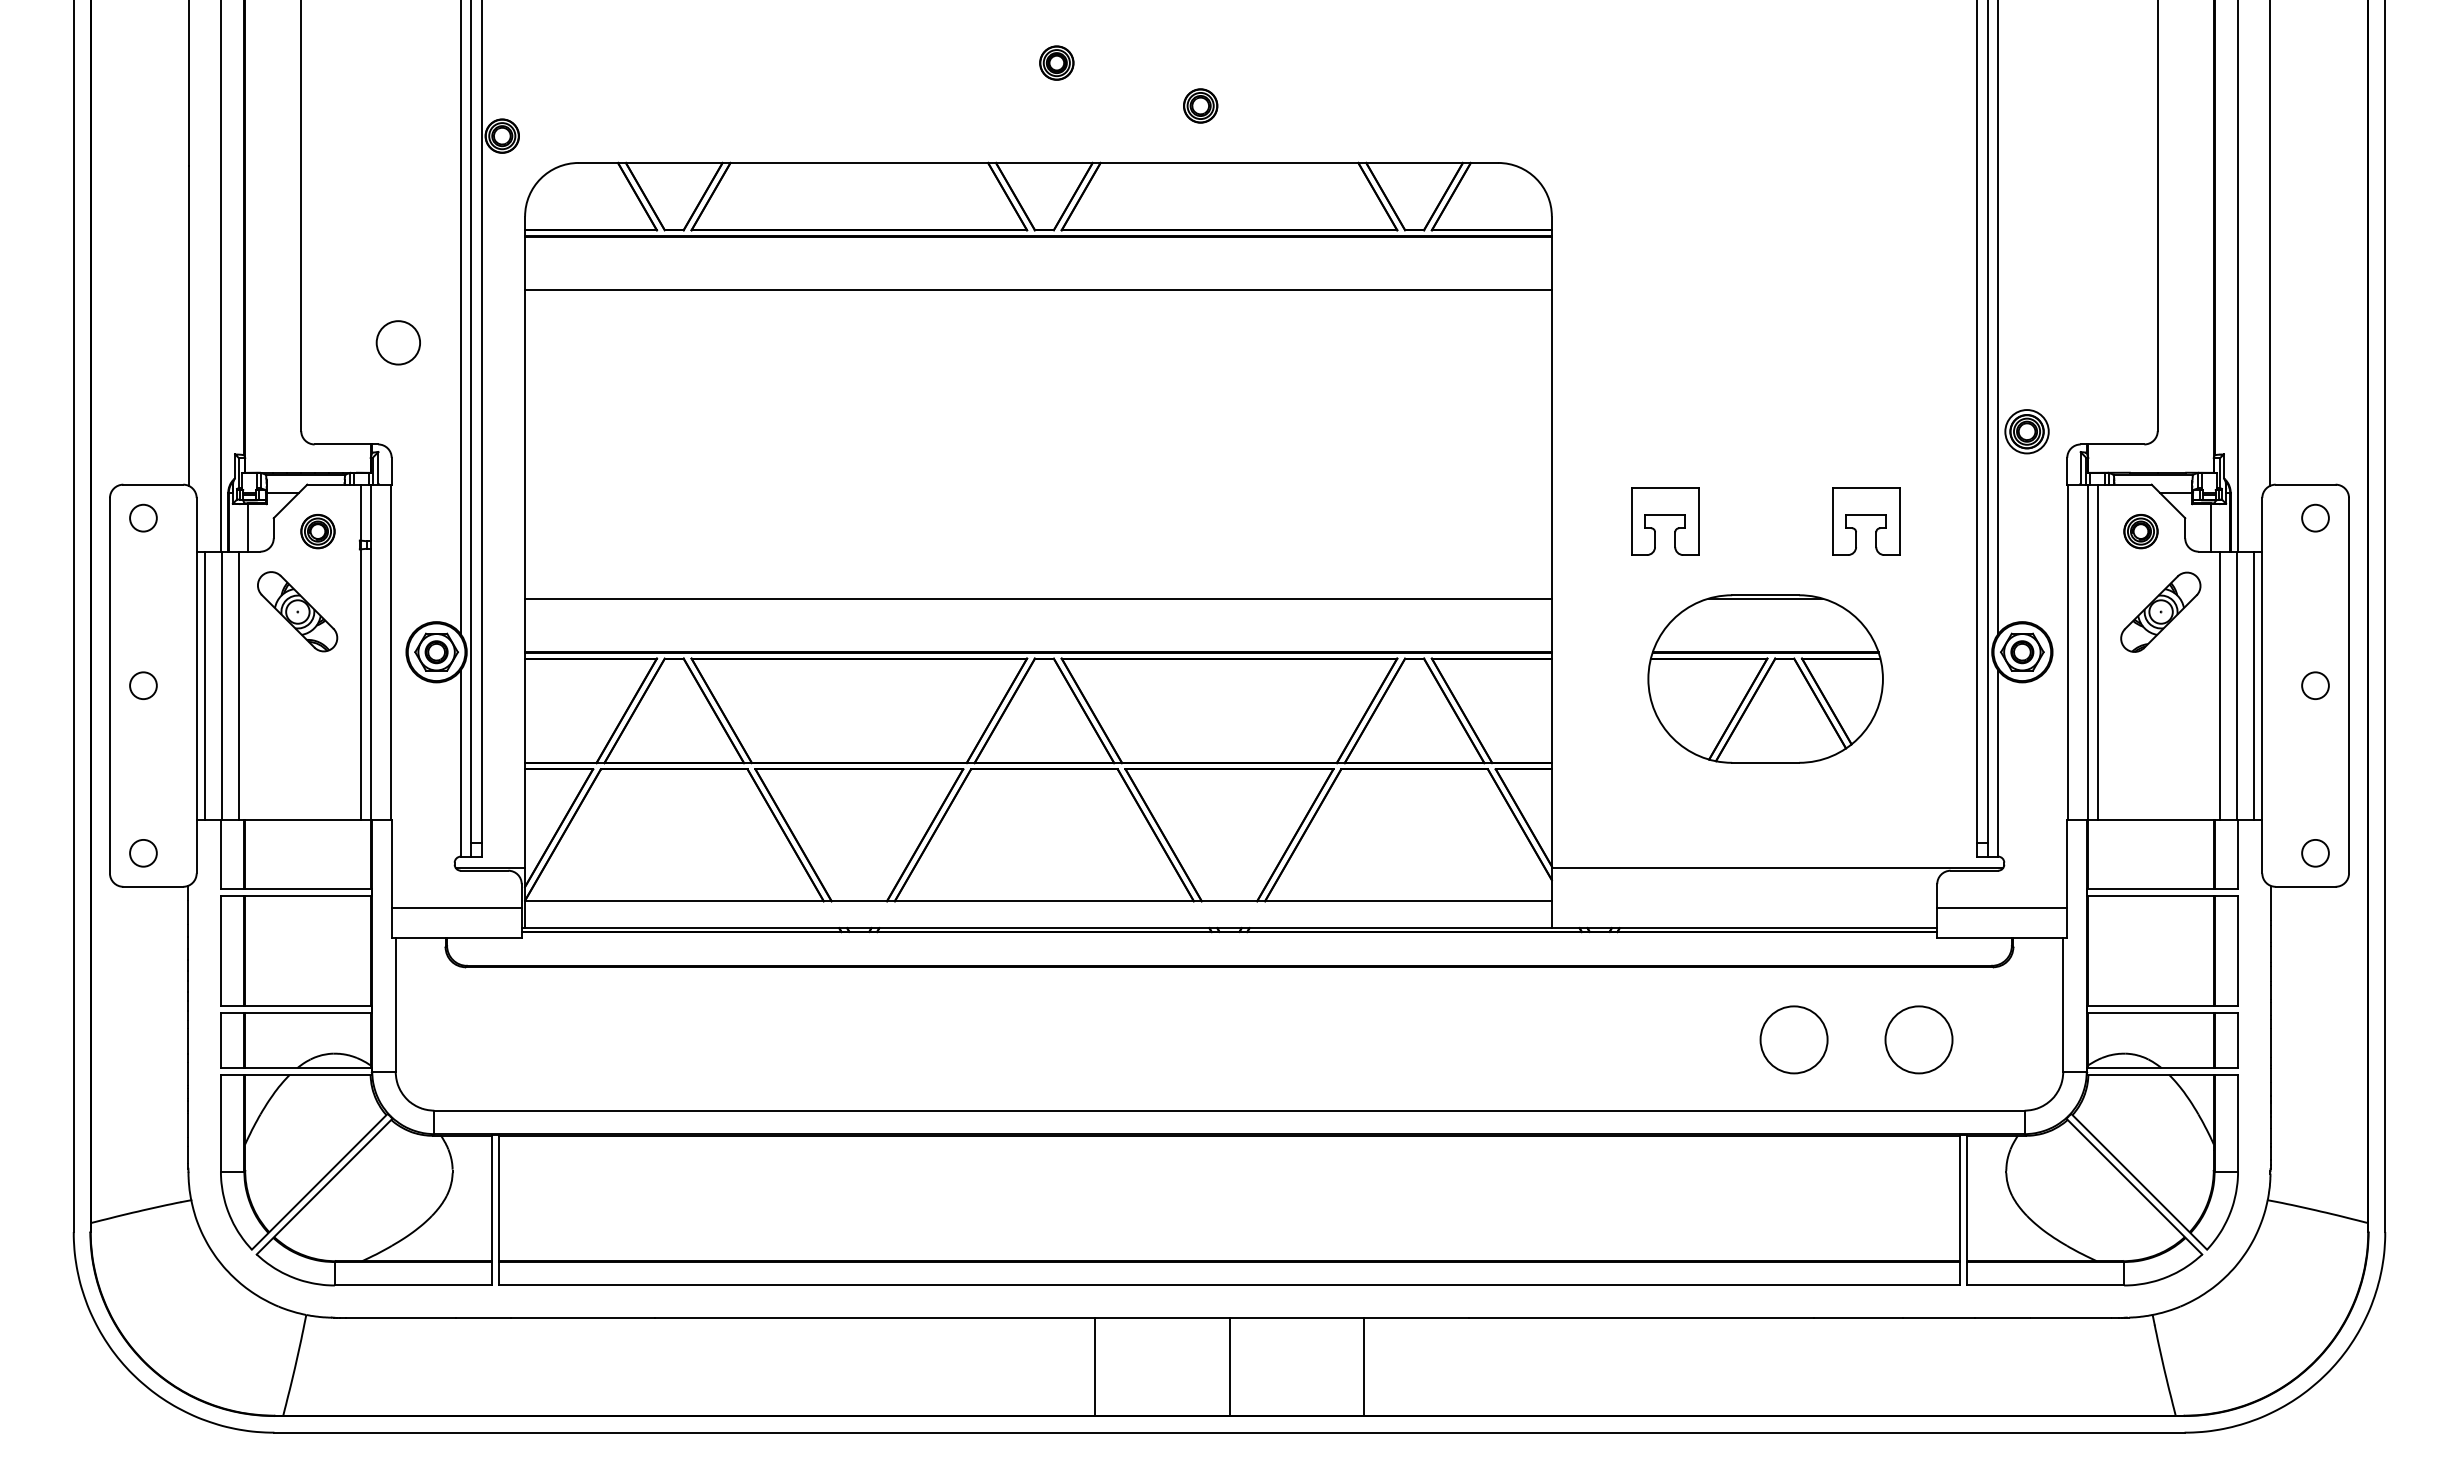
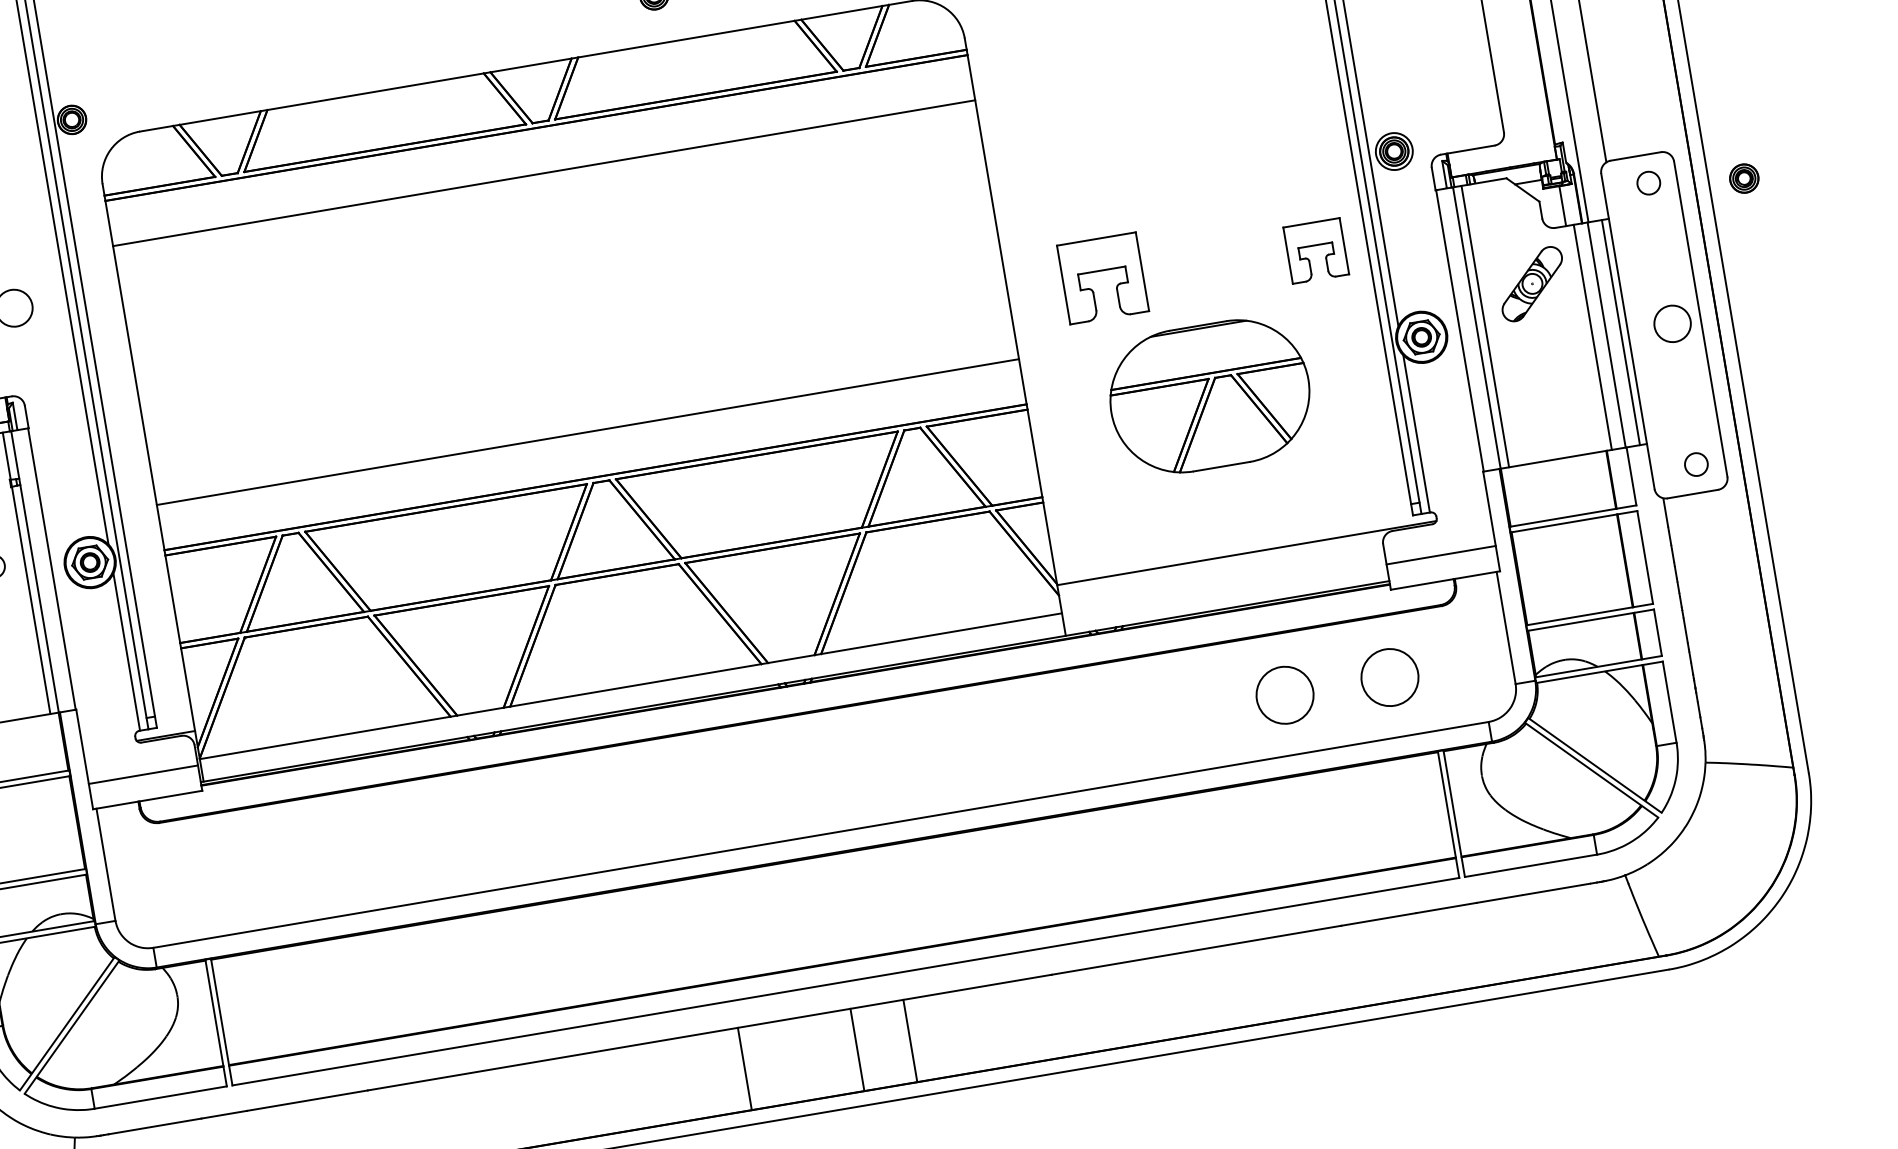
part: (1665, 521) -> (1103, 278), size x1.4
part: (1866, 521) -> (1316, 250), moved
part: (2140, 531) -> (1743, 178), moved
circle: (2315, 685) -> (1672, 323), size x1.6
line: (1363, 1366) -> (910, 1040), moved

